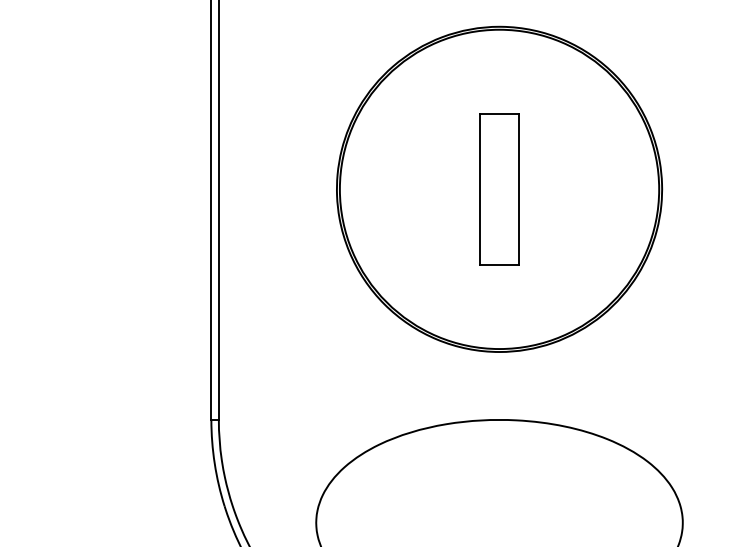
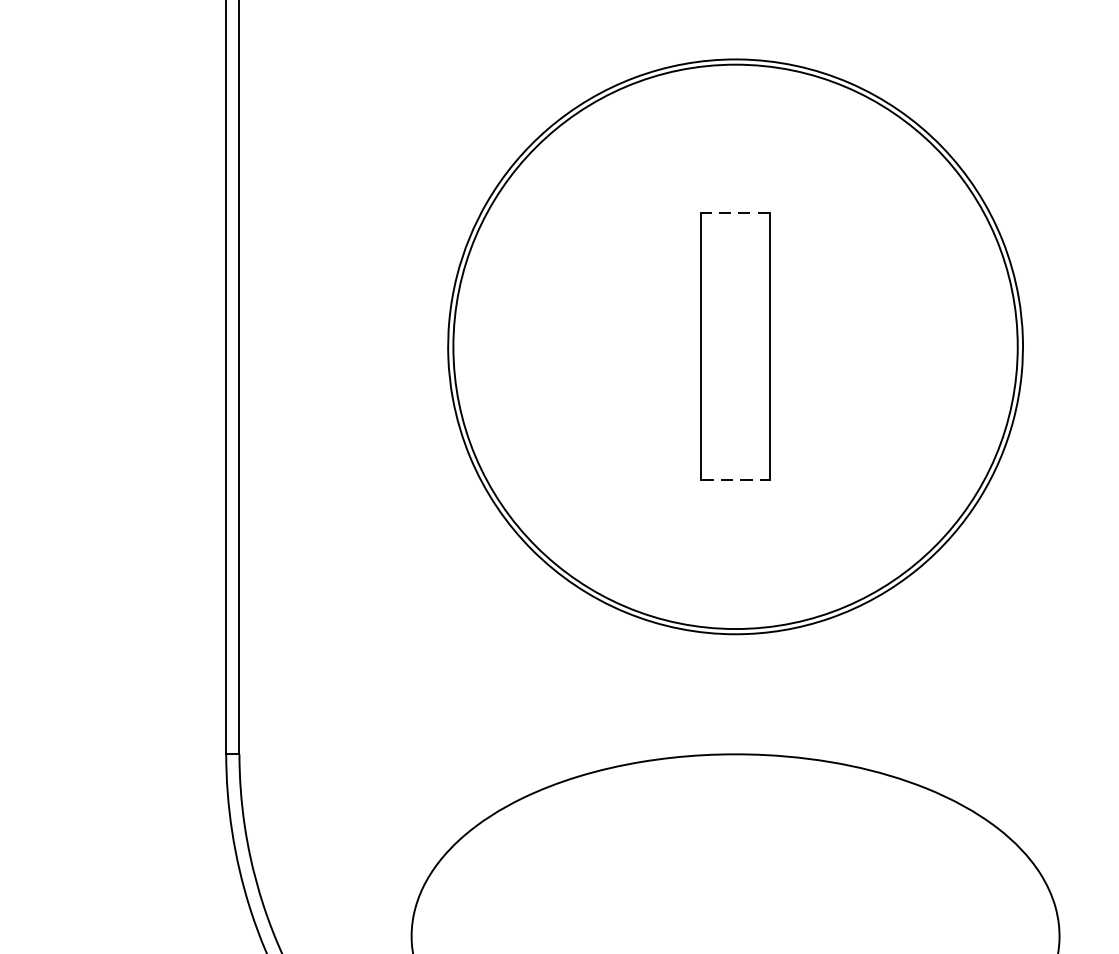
line: (499, 113) -> (735, 212), solid -> dashed
line: (500, 264) -> (737, 479), solid -> dashed

